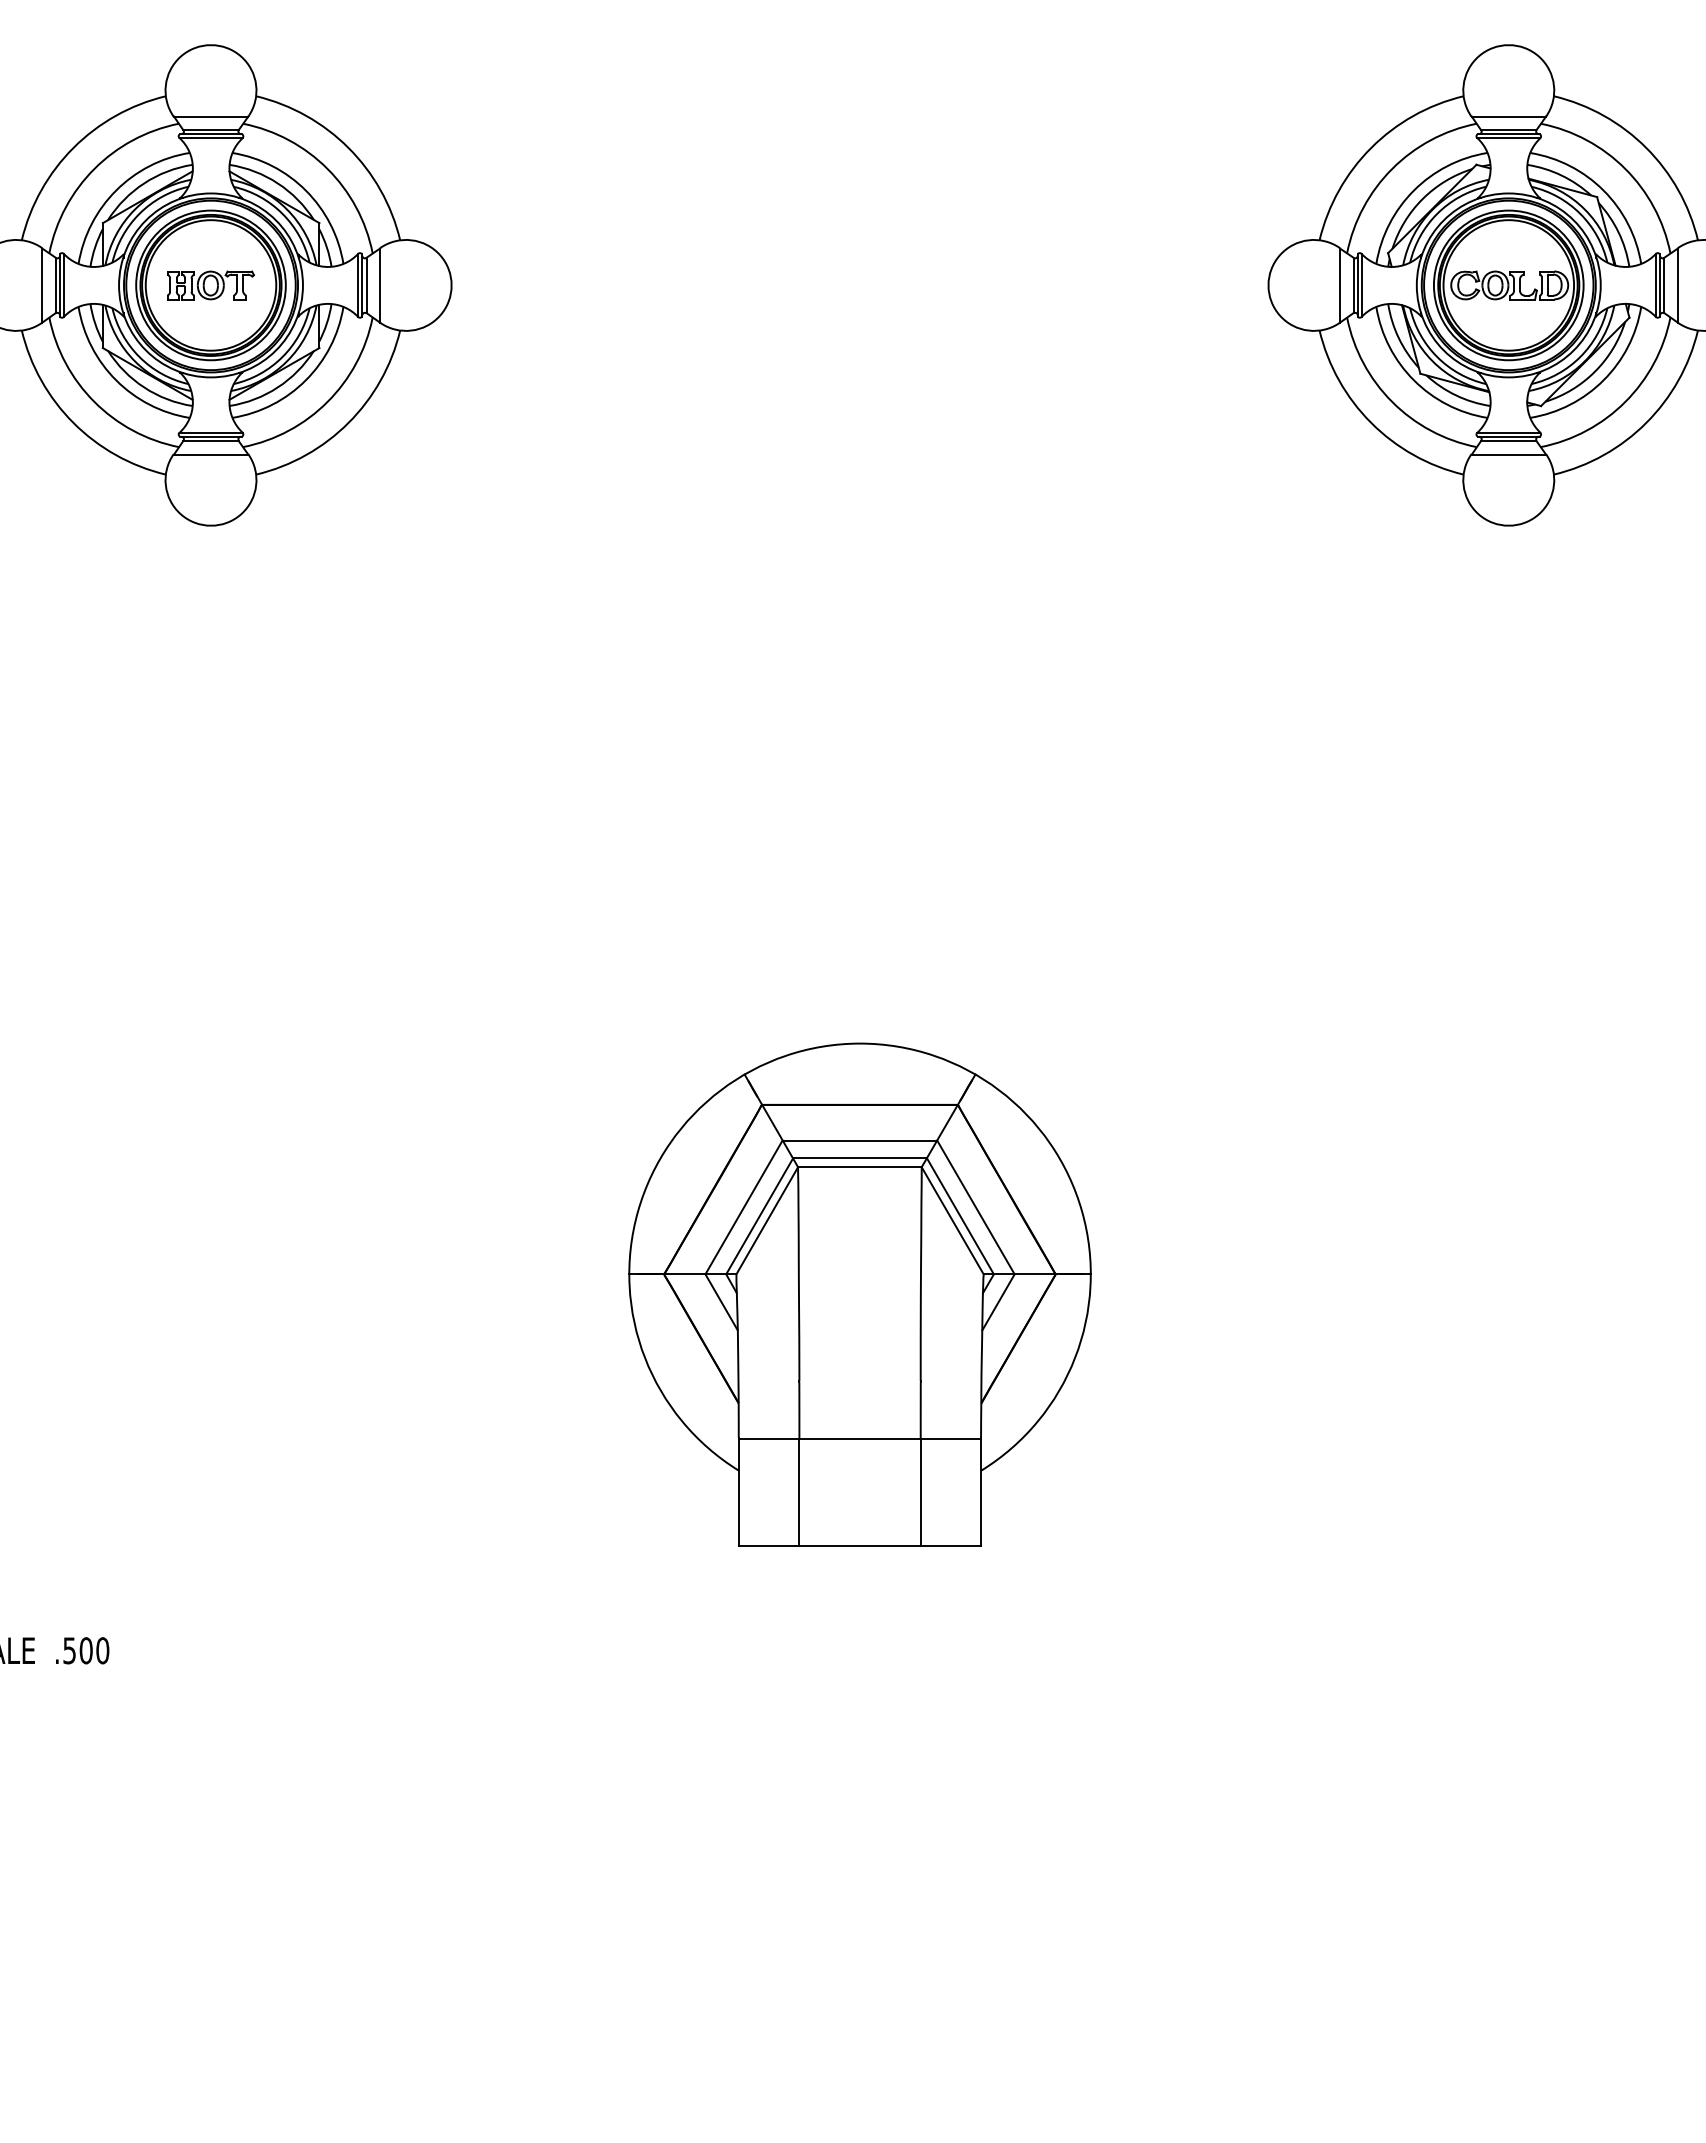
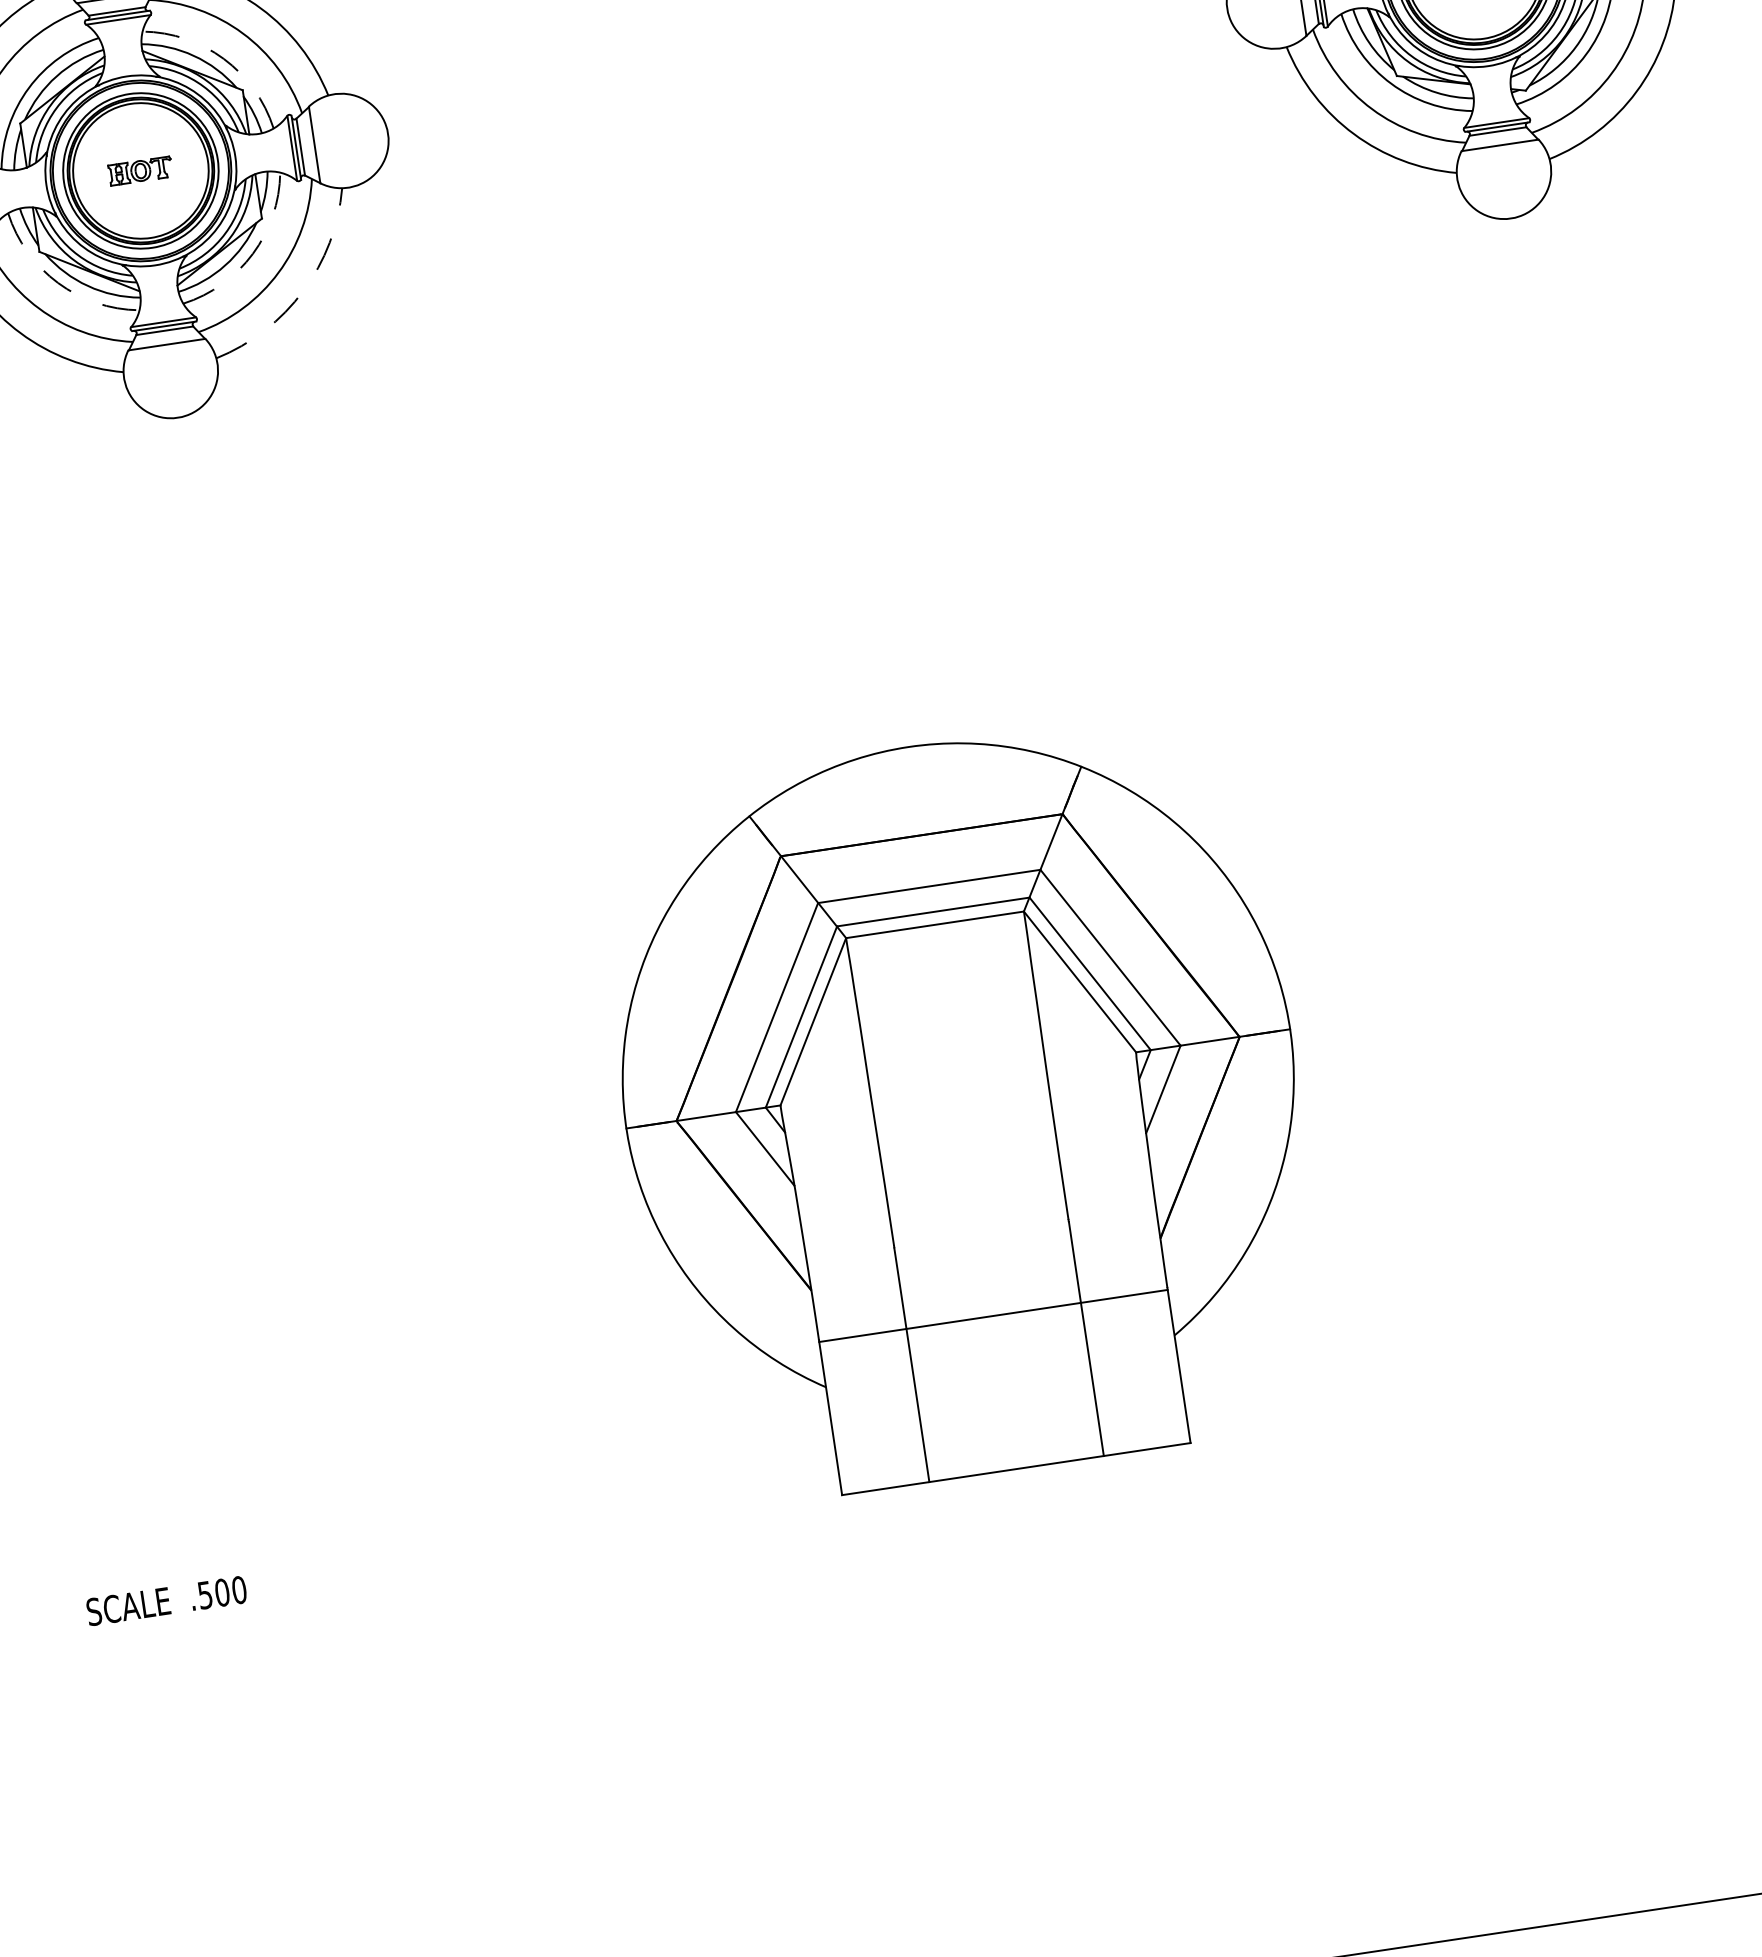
arc: (305, 190) -> (223, 58), solid -> dashed
part: (210, 285) -> (140, 171), size x0.7
arc: (116, 380) -> (58, 283), solid -> dashed
arc: (305, 380) -> (252, 254), solid -> dashed
arc: (348, 422) -> (303, 290), solid -> dashed
part: (859, 1294) -> (962, 1107), size x1.4

